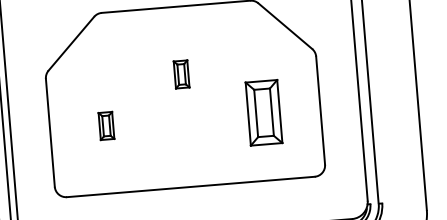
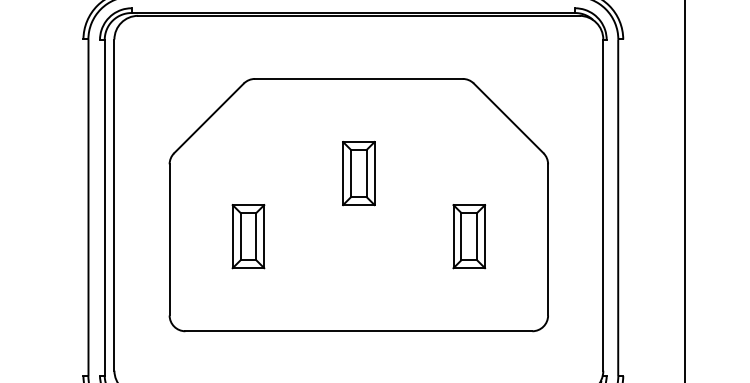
part: (181, 74) -> (358, 173), size x1.67
part: (264, 112) -> (469, 236), size x0.71
part: (106, 125) -> (248, 236), size x1.67

